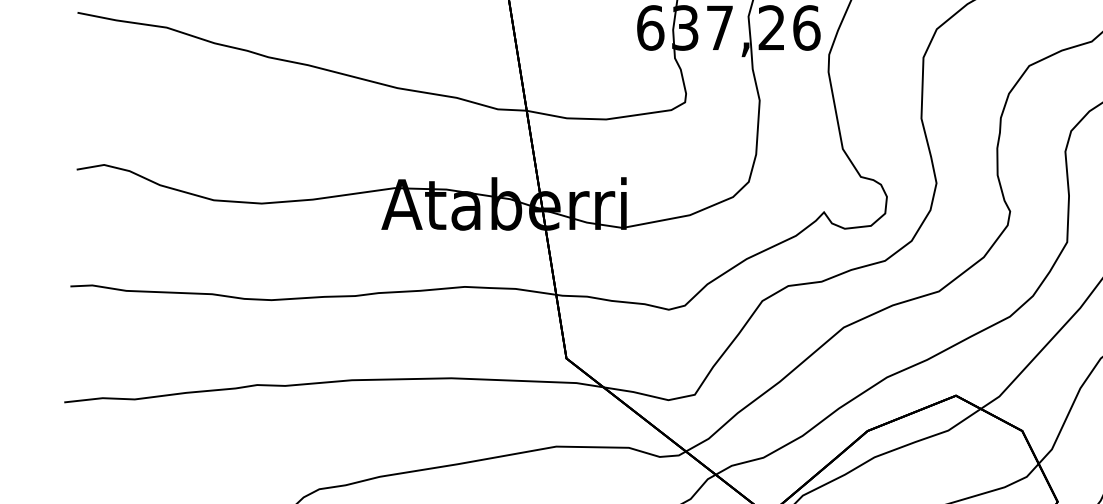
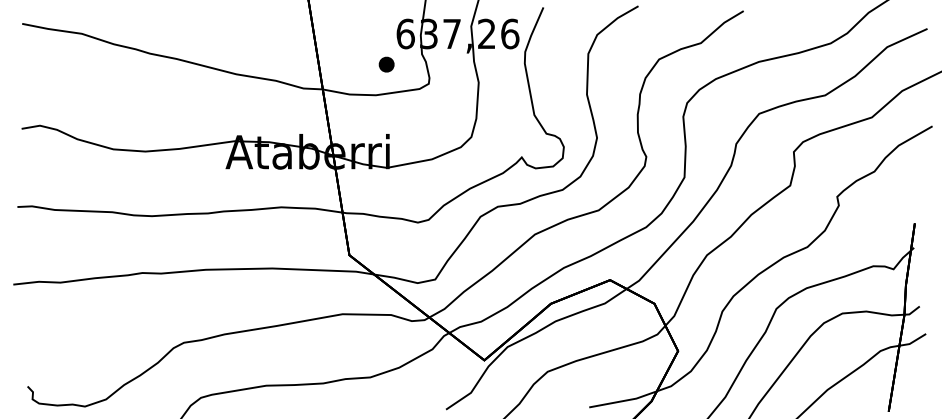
part: (621, 73) -> (386, 64), added

